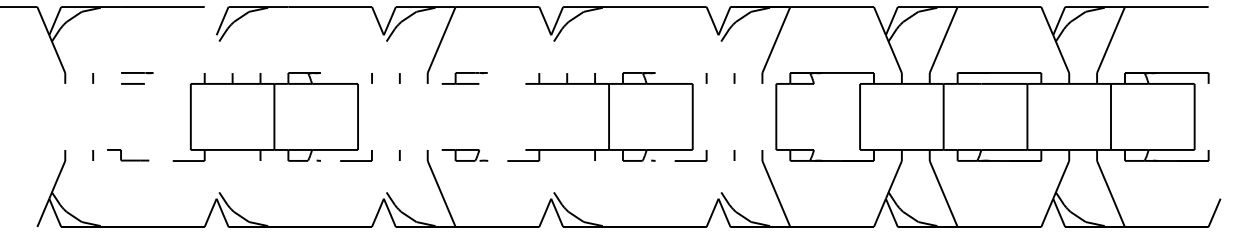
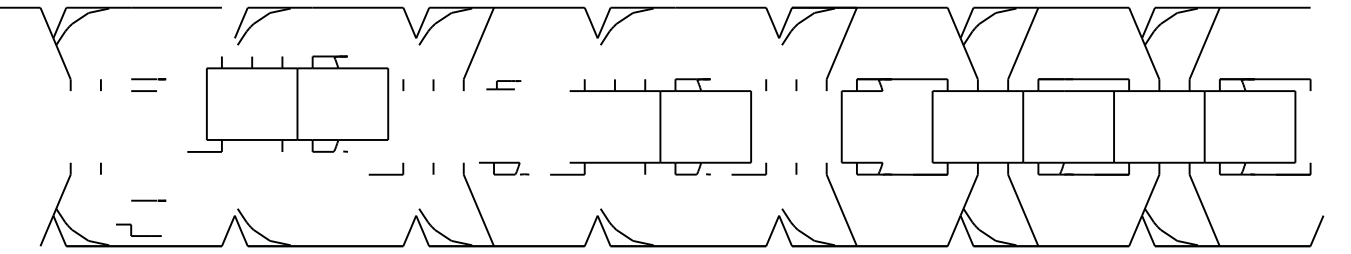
part: (464, 78) -> (503, 85), size x0.7
part: (265, 116) -> (287, 103), moved
part: (128, 155) -> (139, 230), moved
line: (137, 185) -> (149, 201), added

